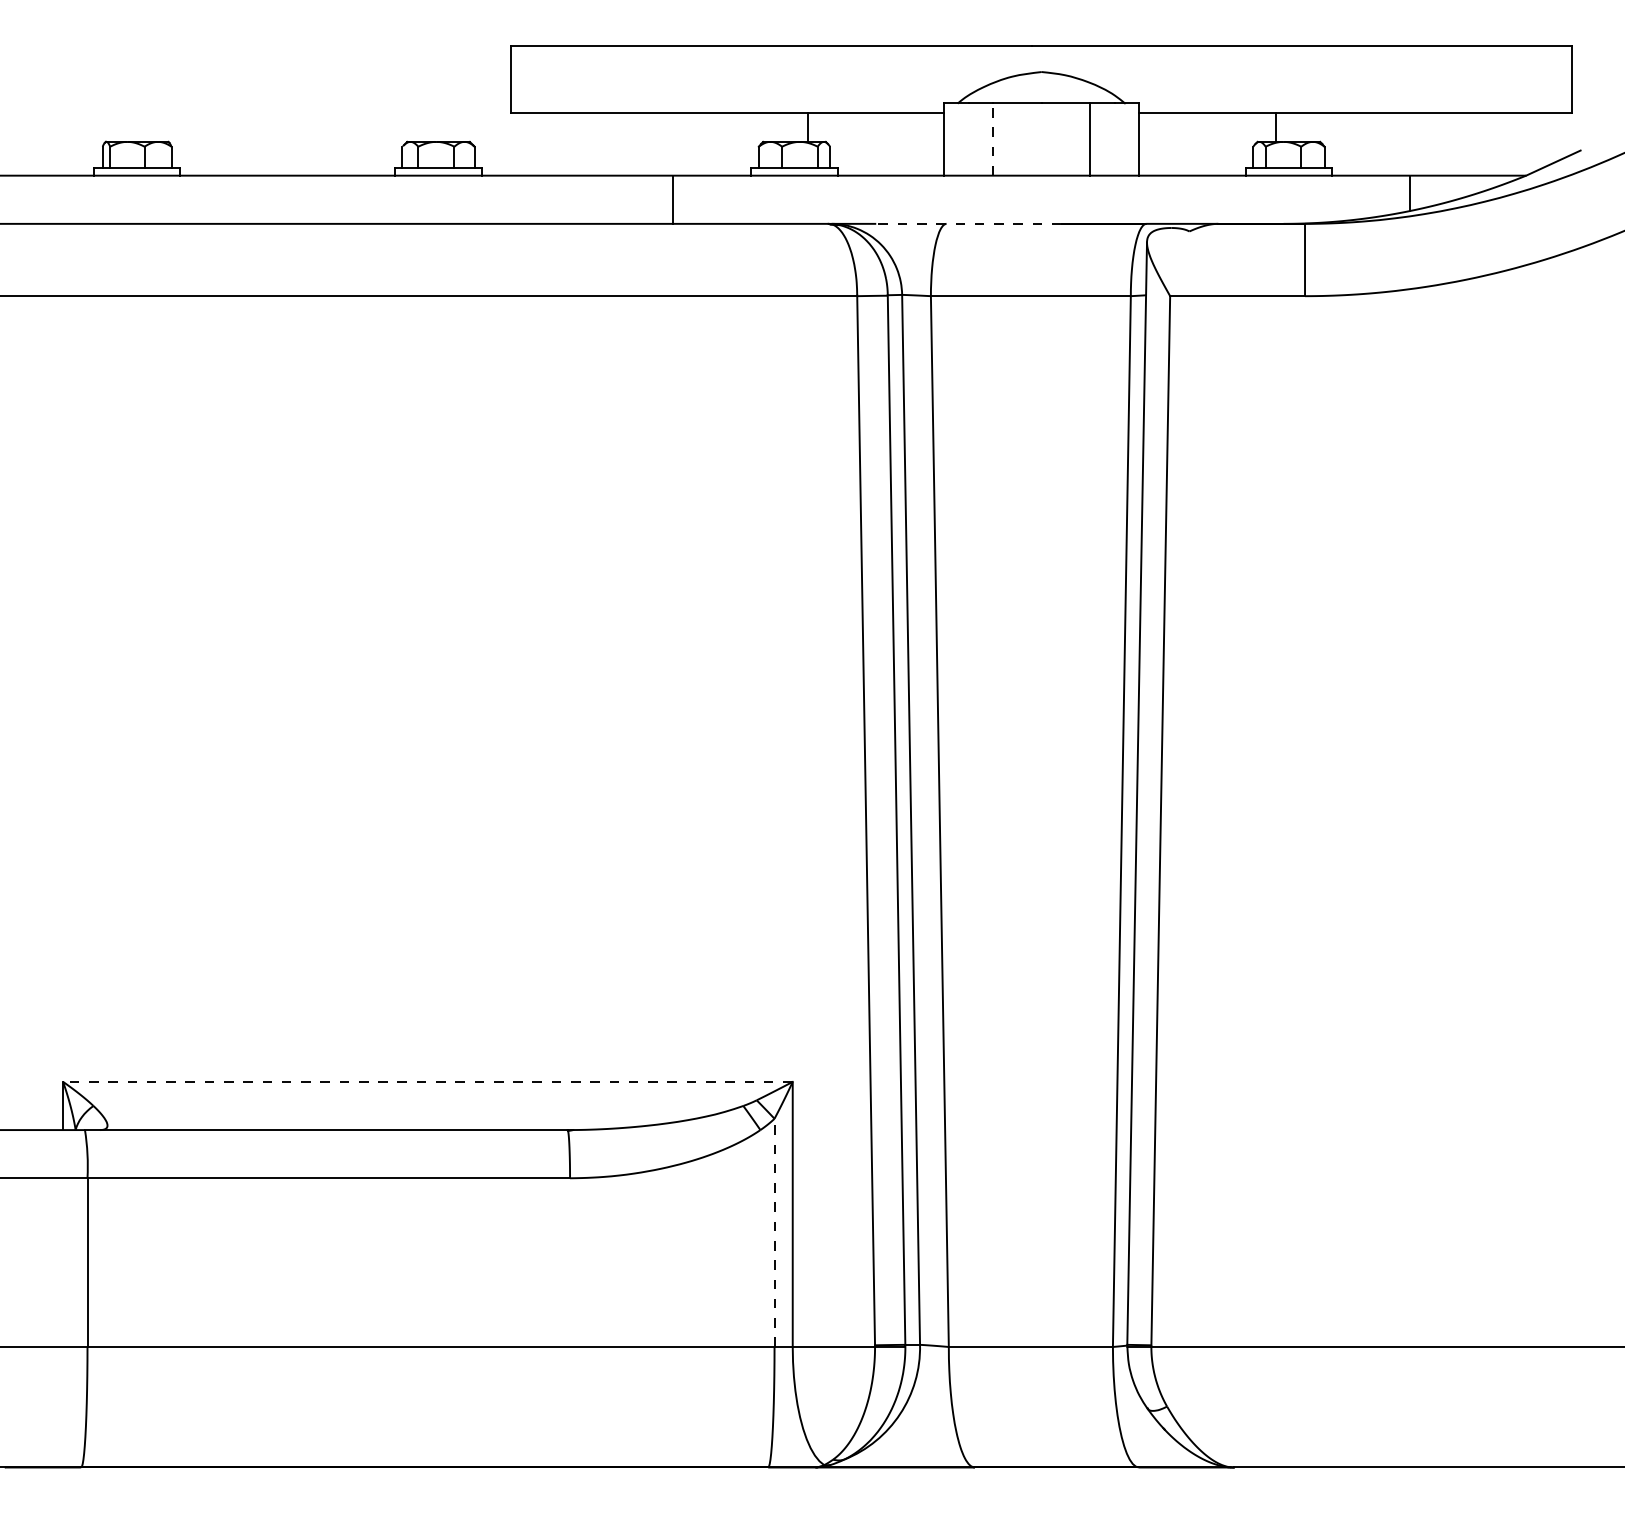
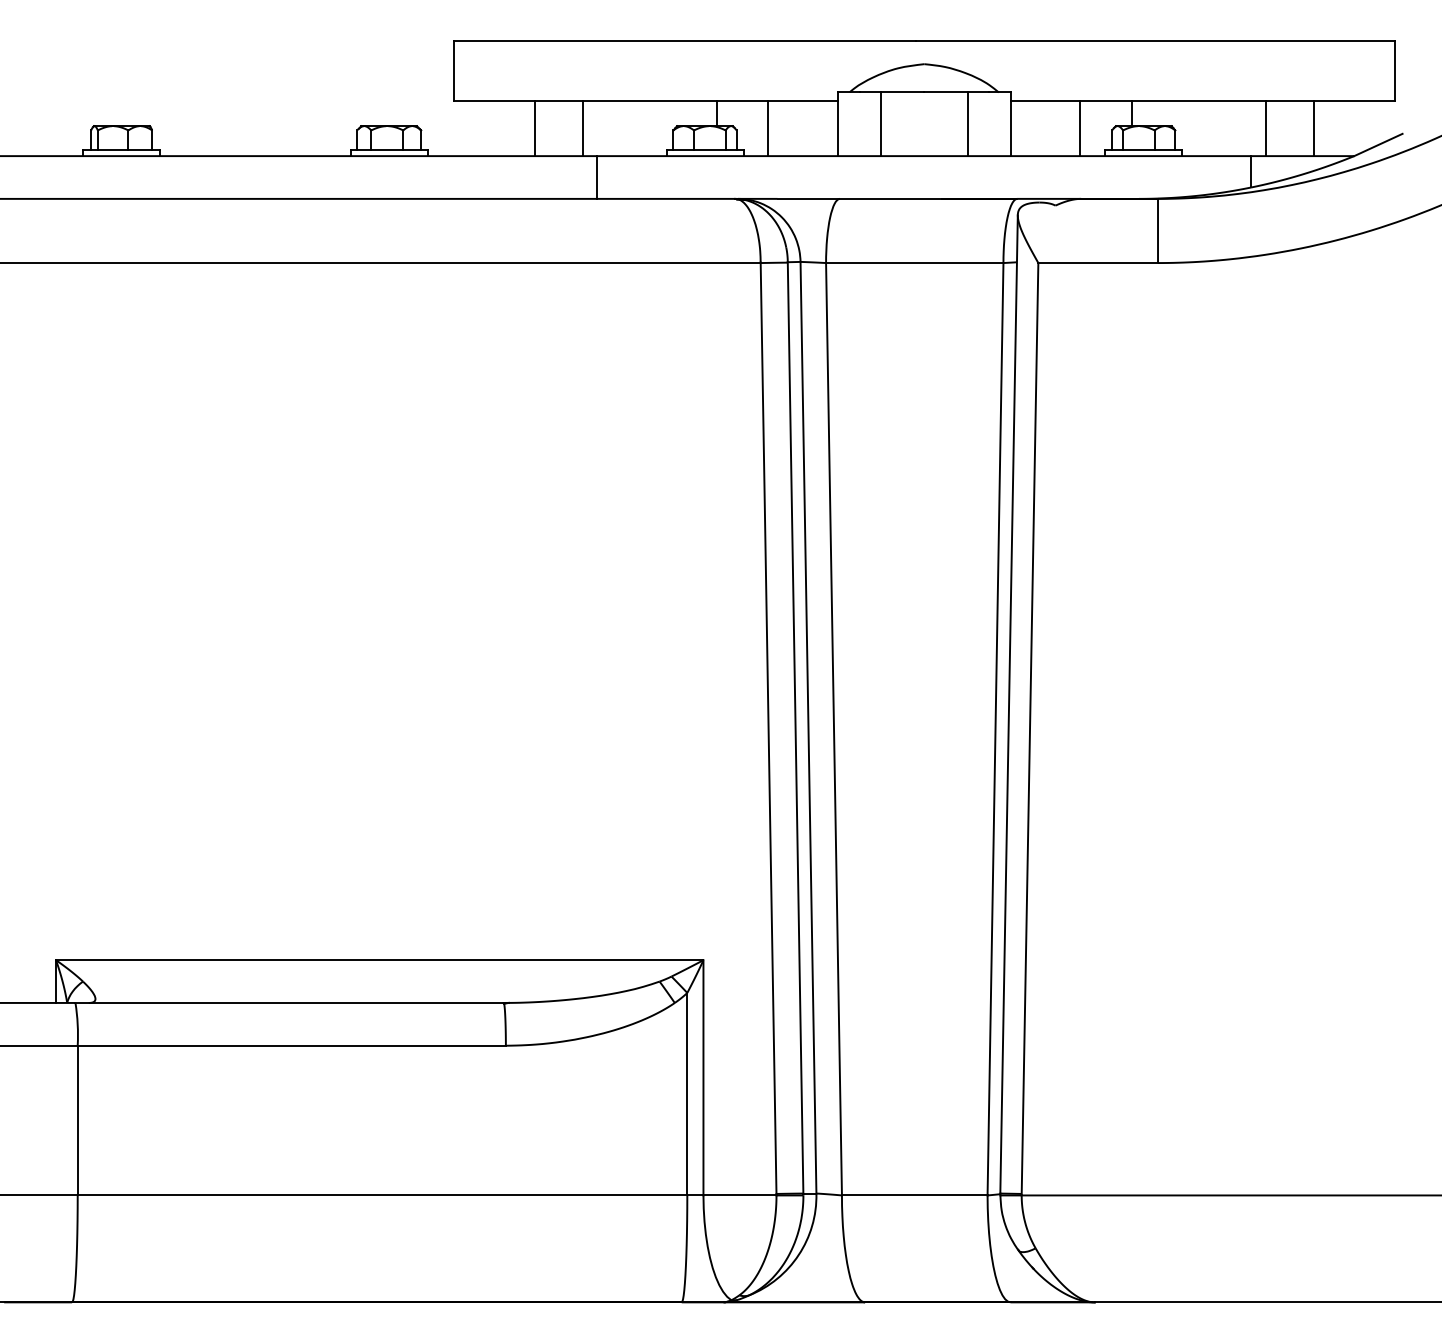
line: (993, 139) -> (881, 124), dashed -> solid
line: (603, 144) -> (535, 128), added
line: (656, 144) -> (582, 128), added
line: (865, 144) -> (768, 128), added
line: (1217, 144) -> (1080, 128), added
line: (1427, 144) -> (1266, 128), added
line: (1480, 144) -> (1313, 128), added
line: (968, 223) -> (859, 198), dashed -> solid
line: (427, 1081) -> (379, 959), dashed -> solid
line: (774, 1232) -> (687, 1093), dashed -> solid

